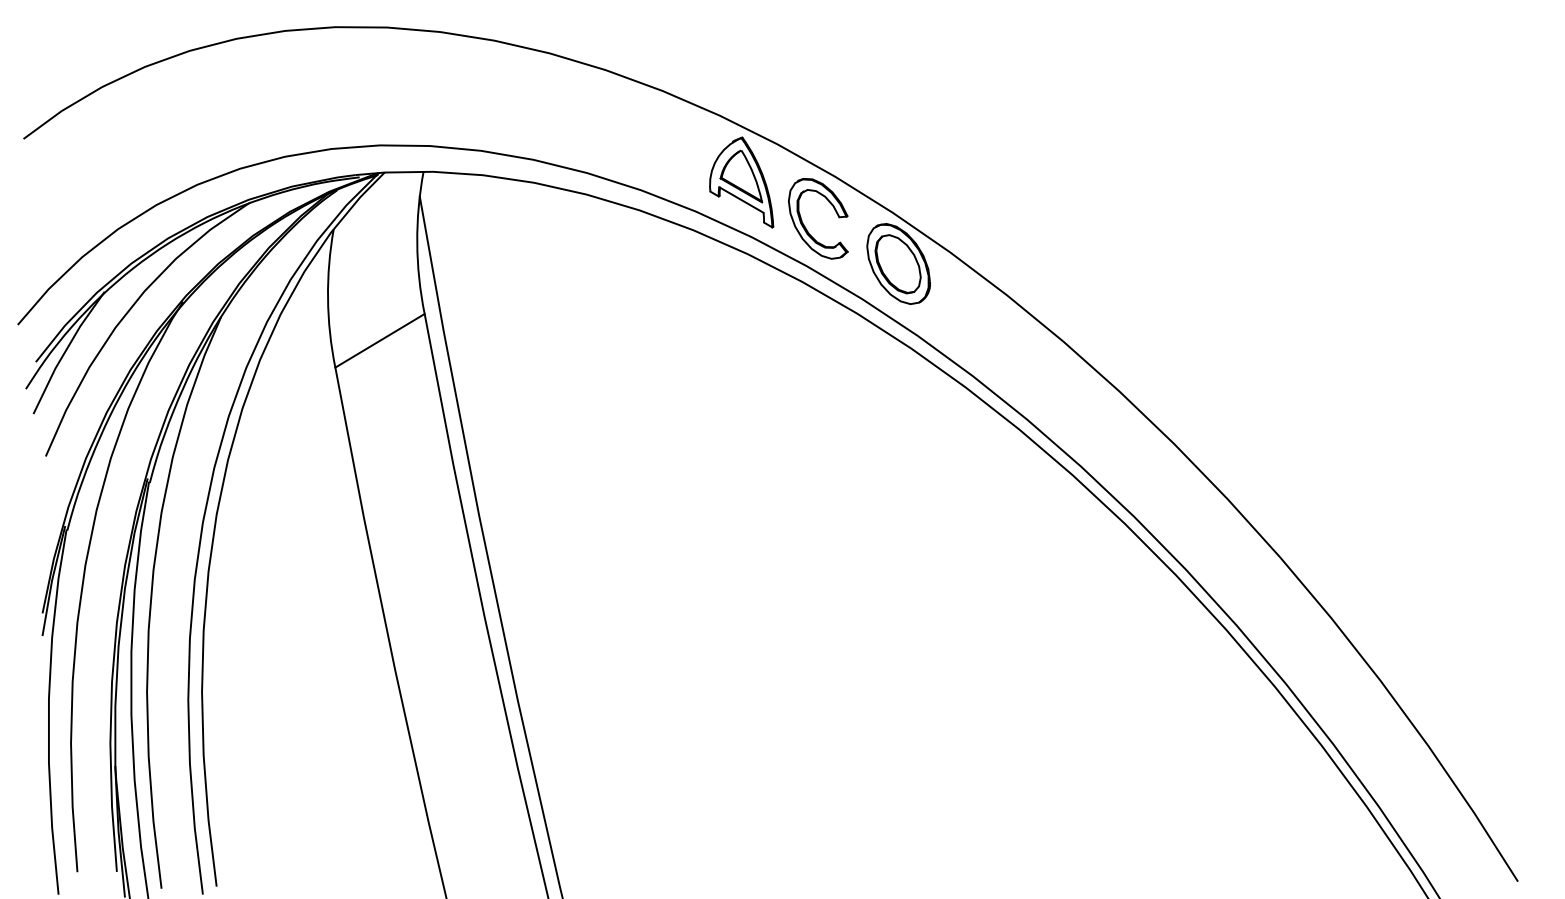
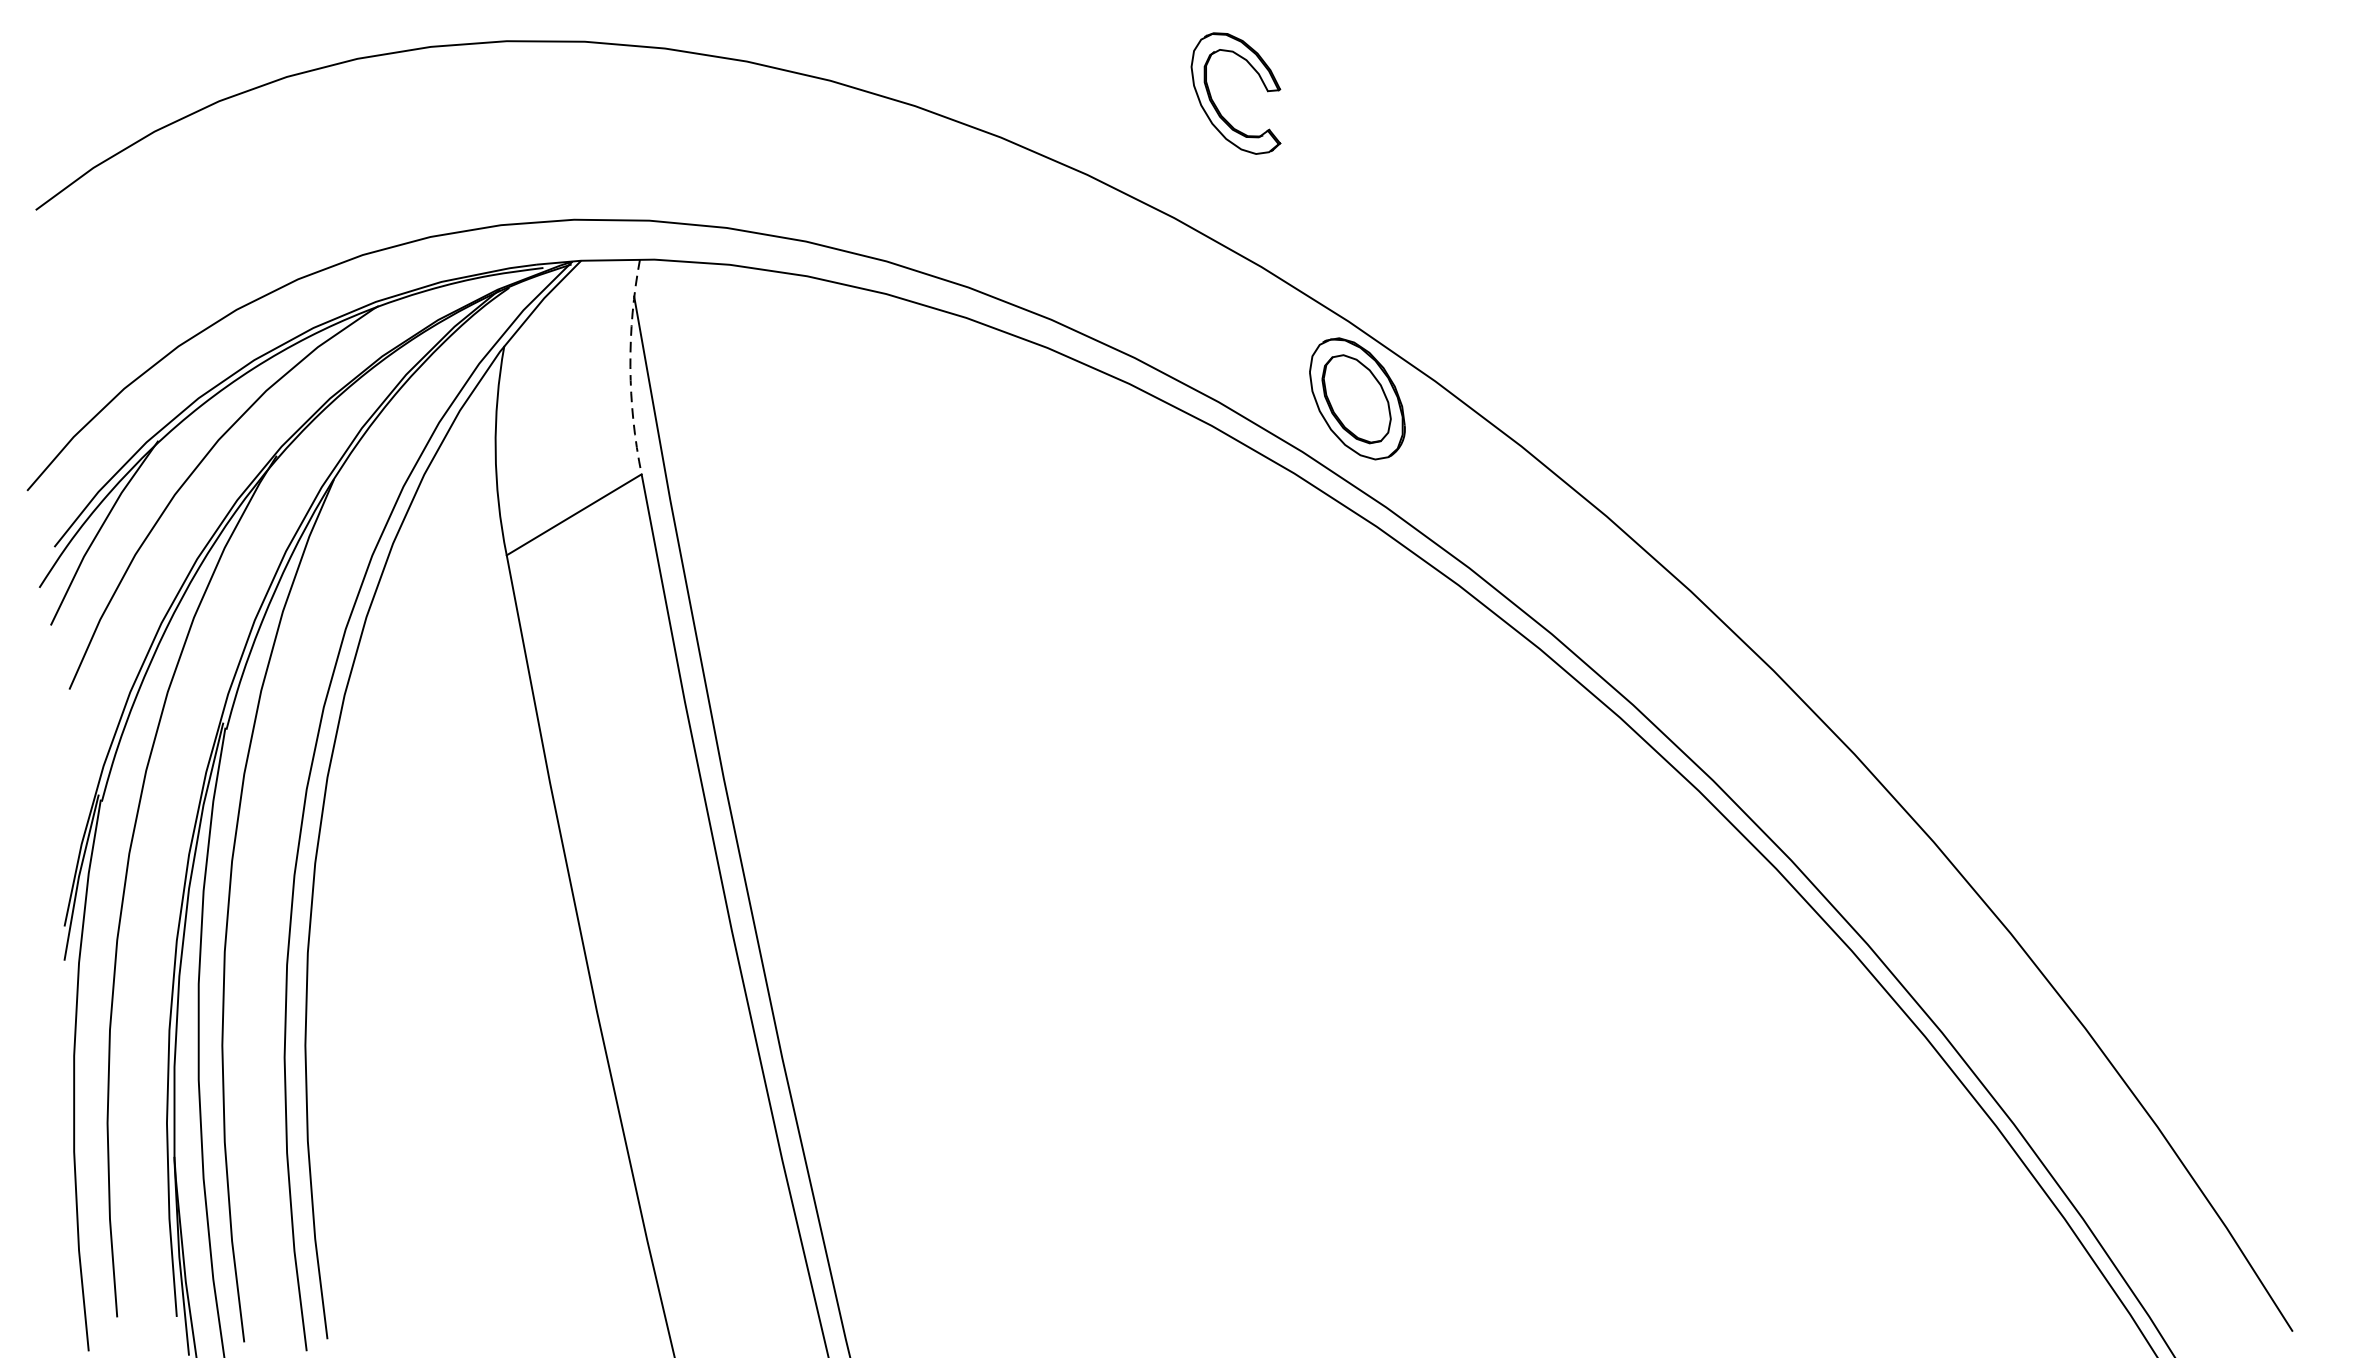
part: (741, 182) -> (1120, 275), removed
part: (804, 224) -> (1215, 102), moved
arc: (417, 242) -> (630, 366), solid -> dashed

